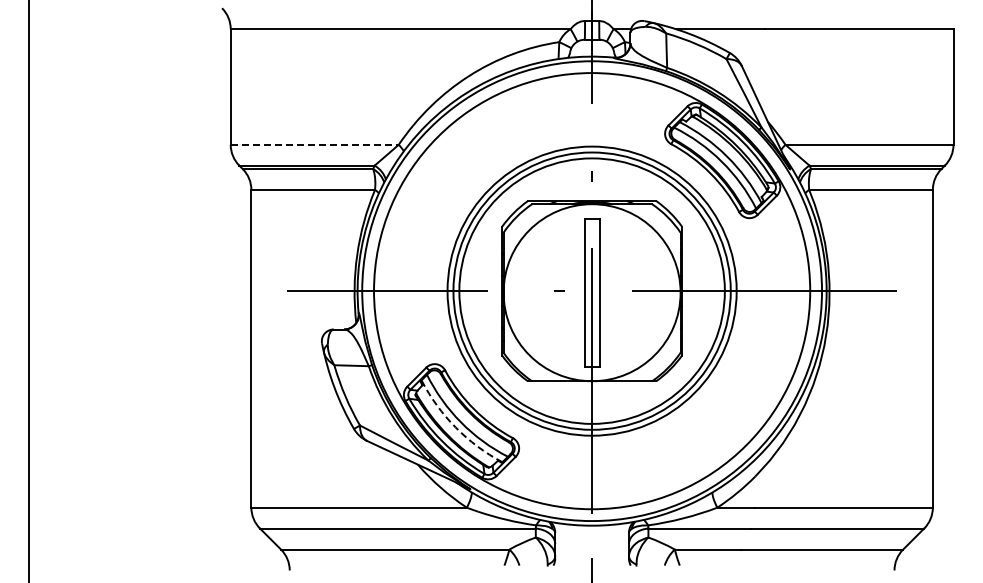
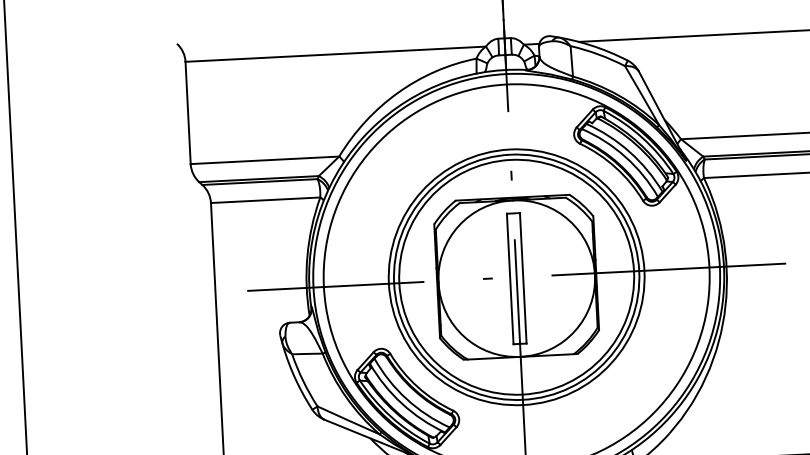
line: (315, 144) -> (265, 160), dashed -> solid
arc: (455, 427) -> (402, 403), dashed -> solid

